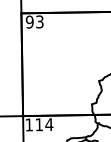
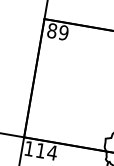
text: (34, 21) -> (57, 31), 93 -> 89

